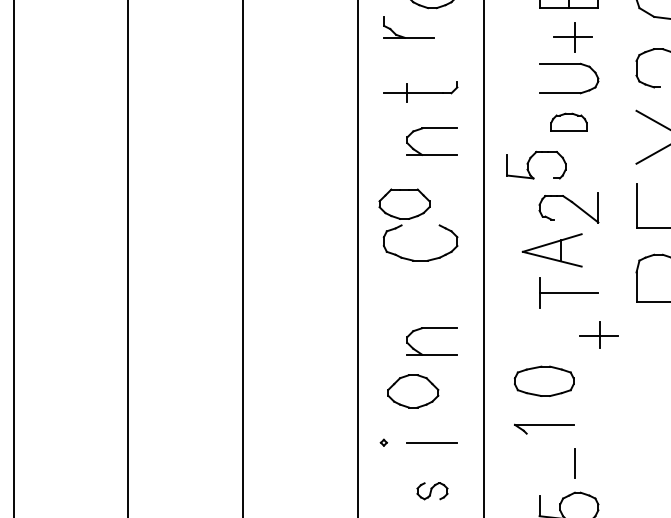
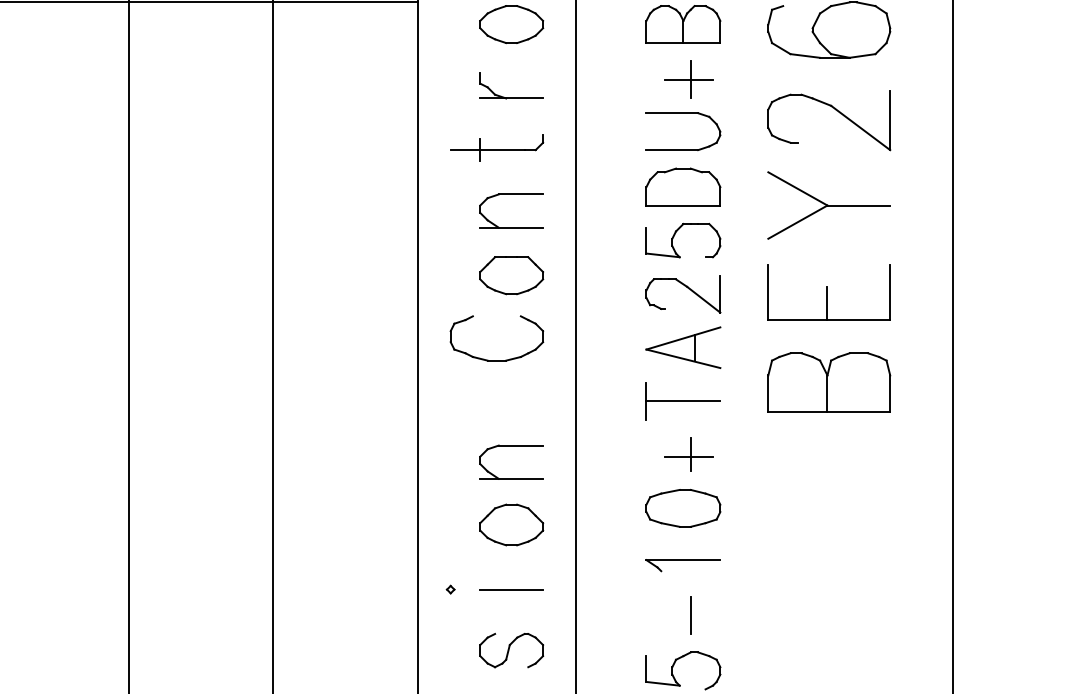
part: (409, 37) -> (511, 97), moved
part: (569, 122) -> (683, 186), size x1.67
part: (529, 161) -> (674, 236), moved
part: (404, 204) -> (511, 275), moved
part: (552, 250) -> (683, 347), moved
part: (598, 334) -> (688, 454), moved
part: (544, 381) -> (683, 508), moved
part: (413, 390) -> (511, 524), moved
part: (543, 429) -> (682, 565), moved
part: (432, 491) -> (511, 650), size x1.67

